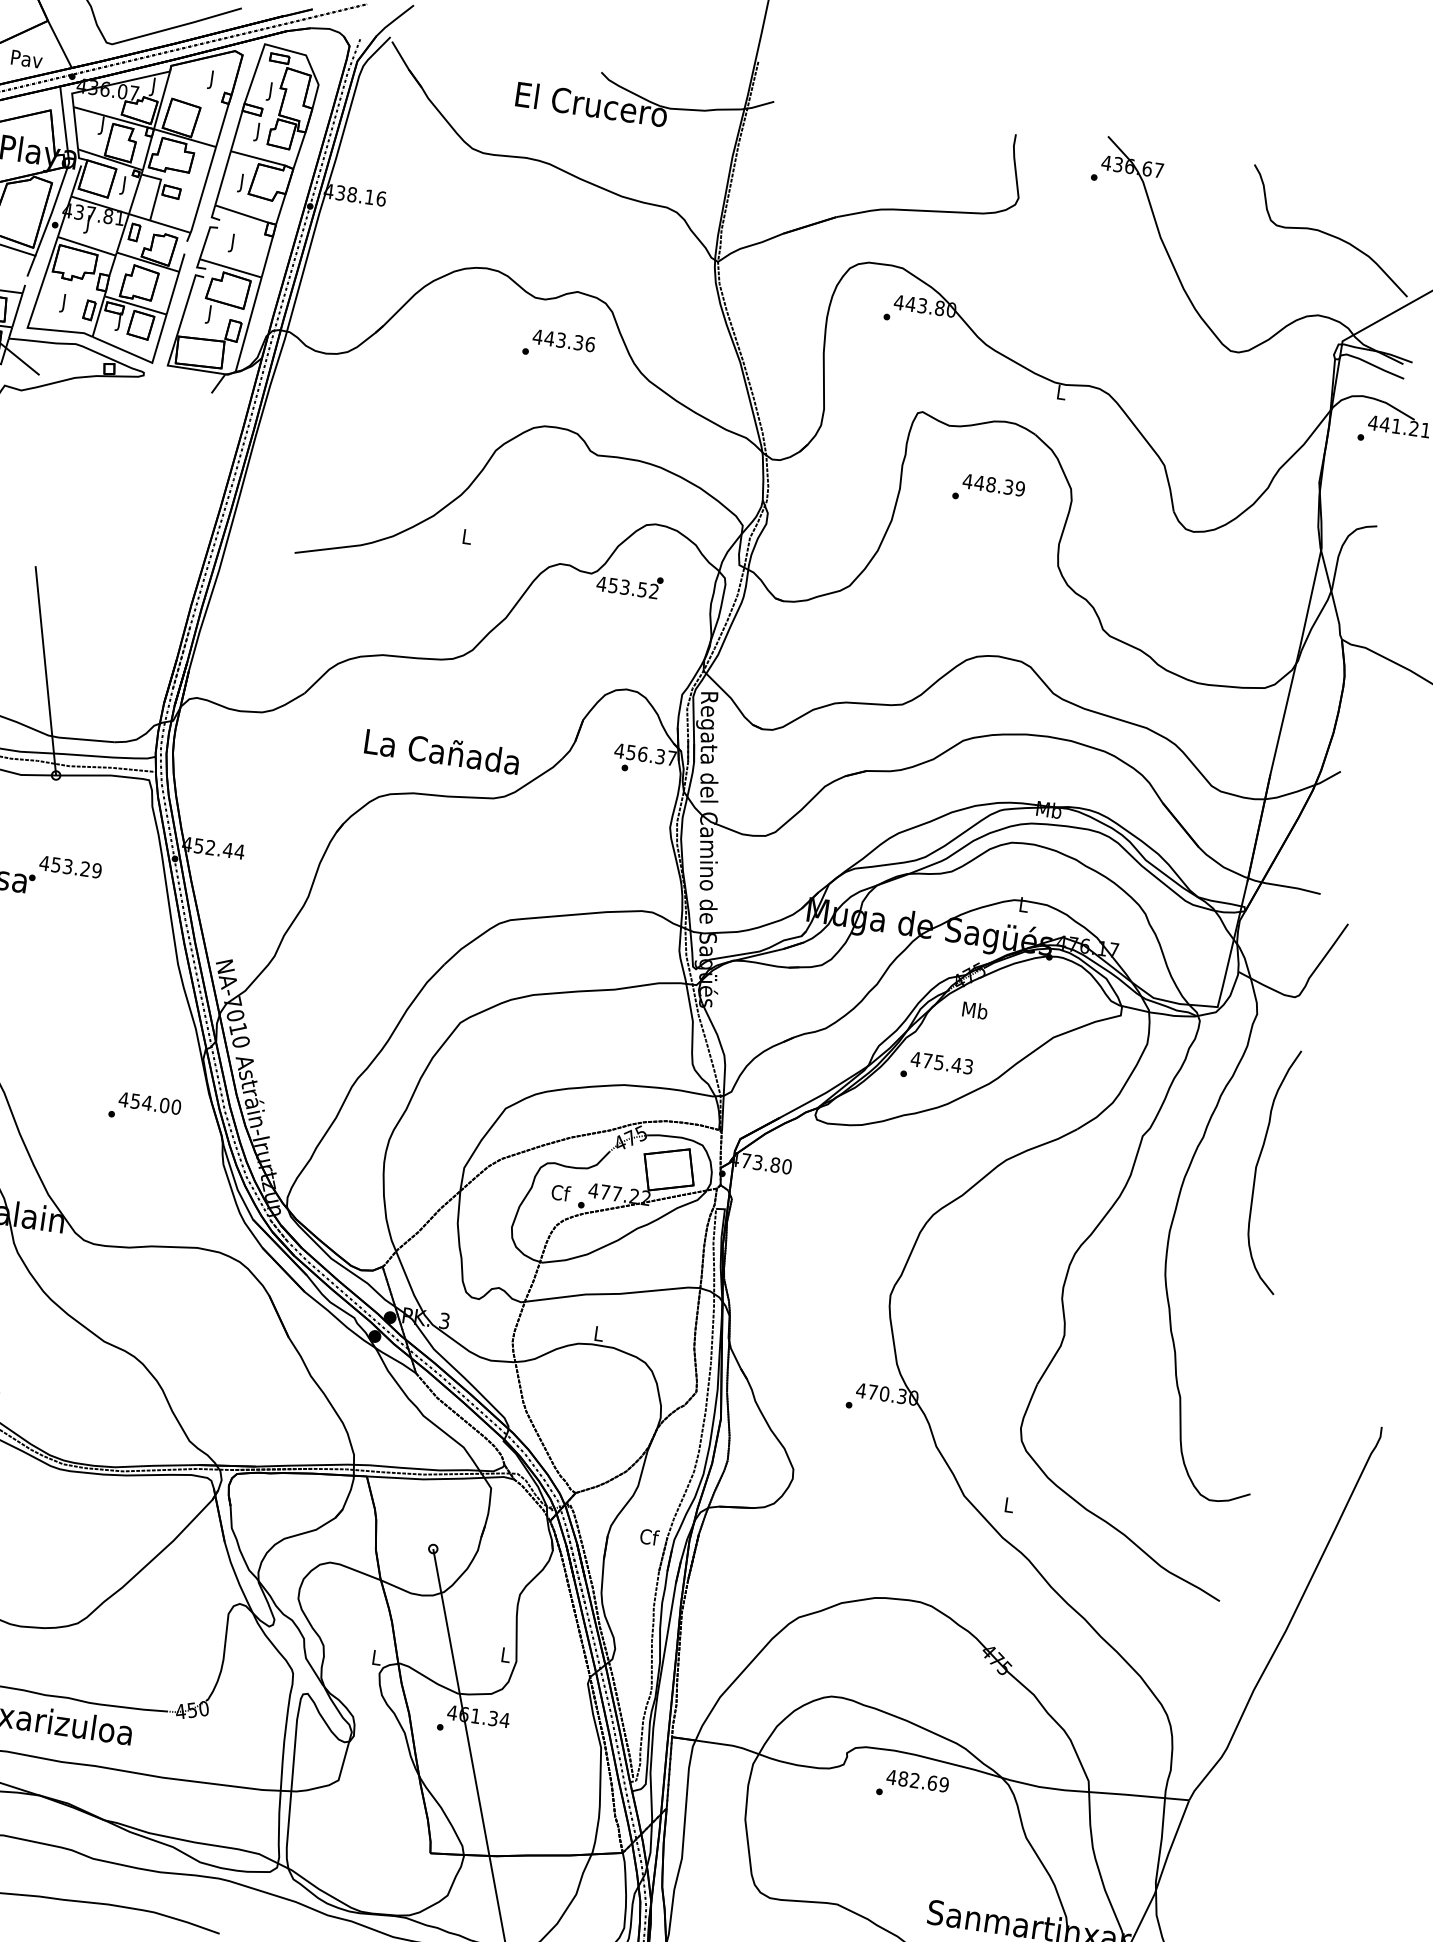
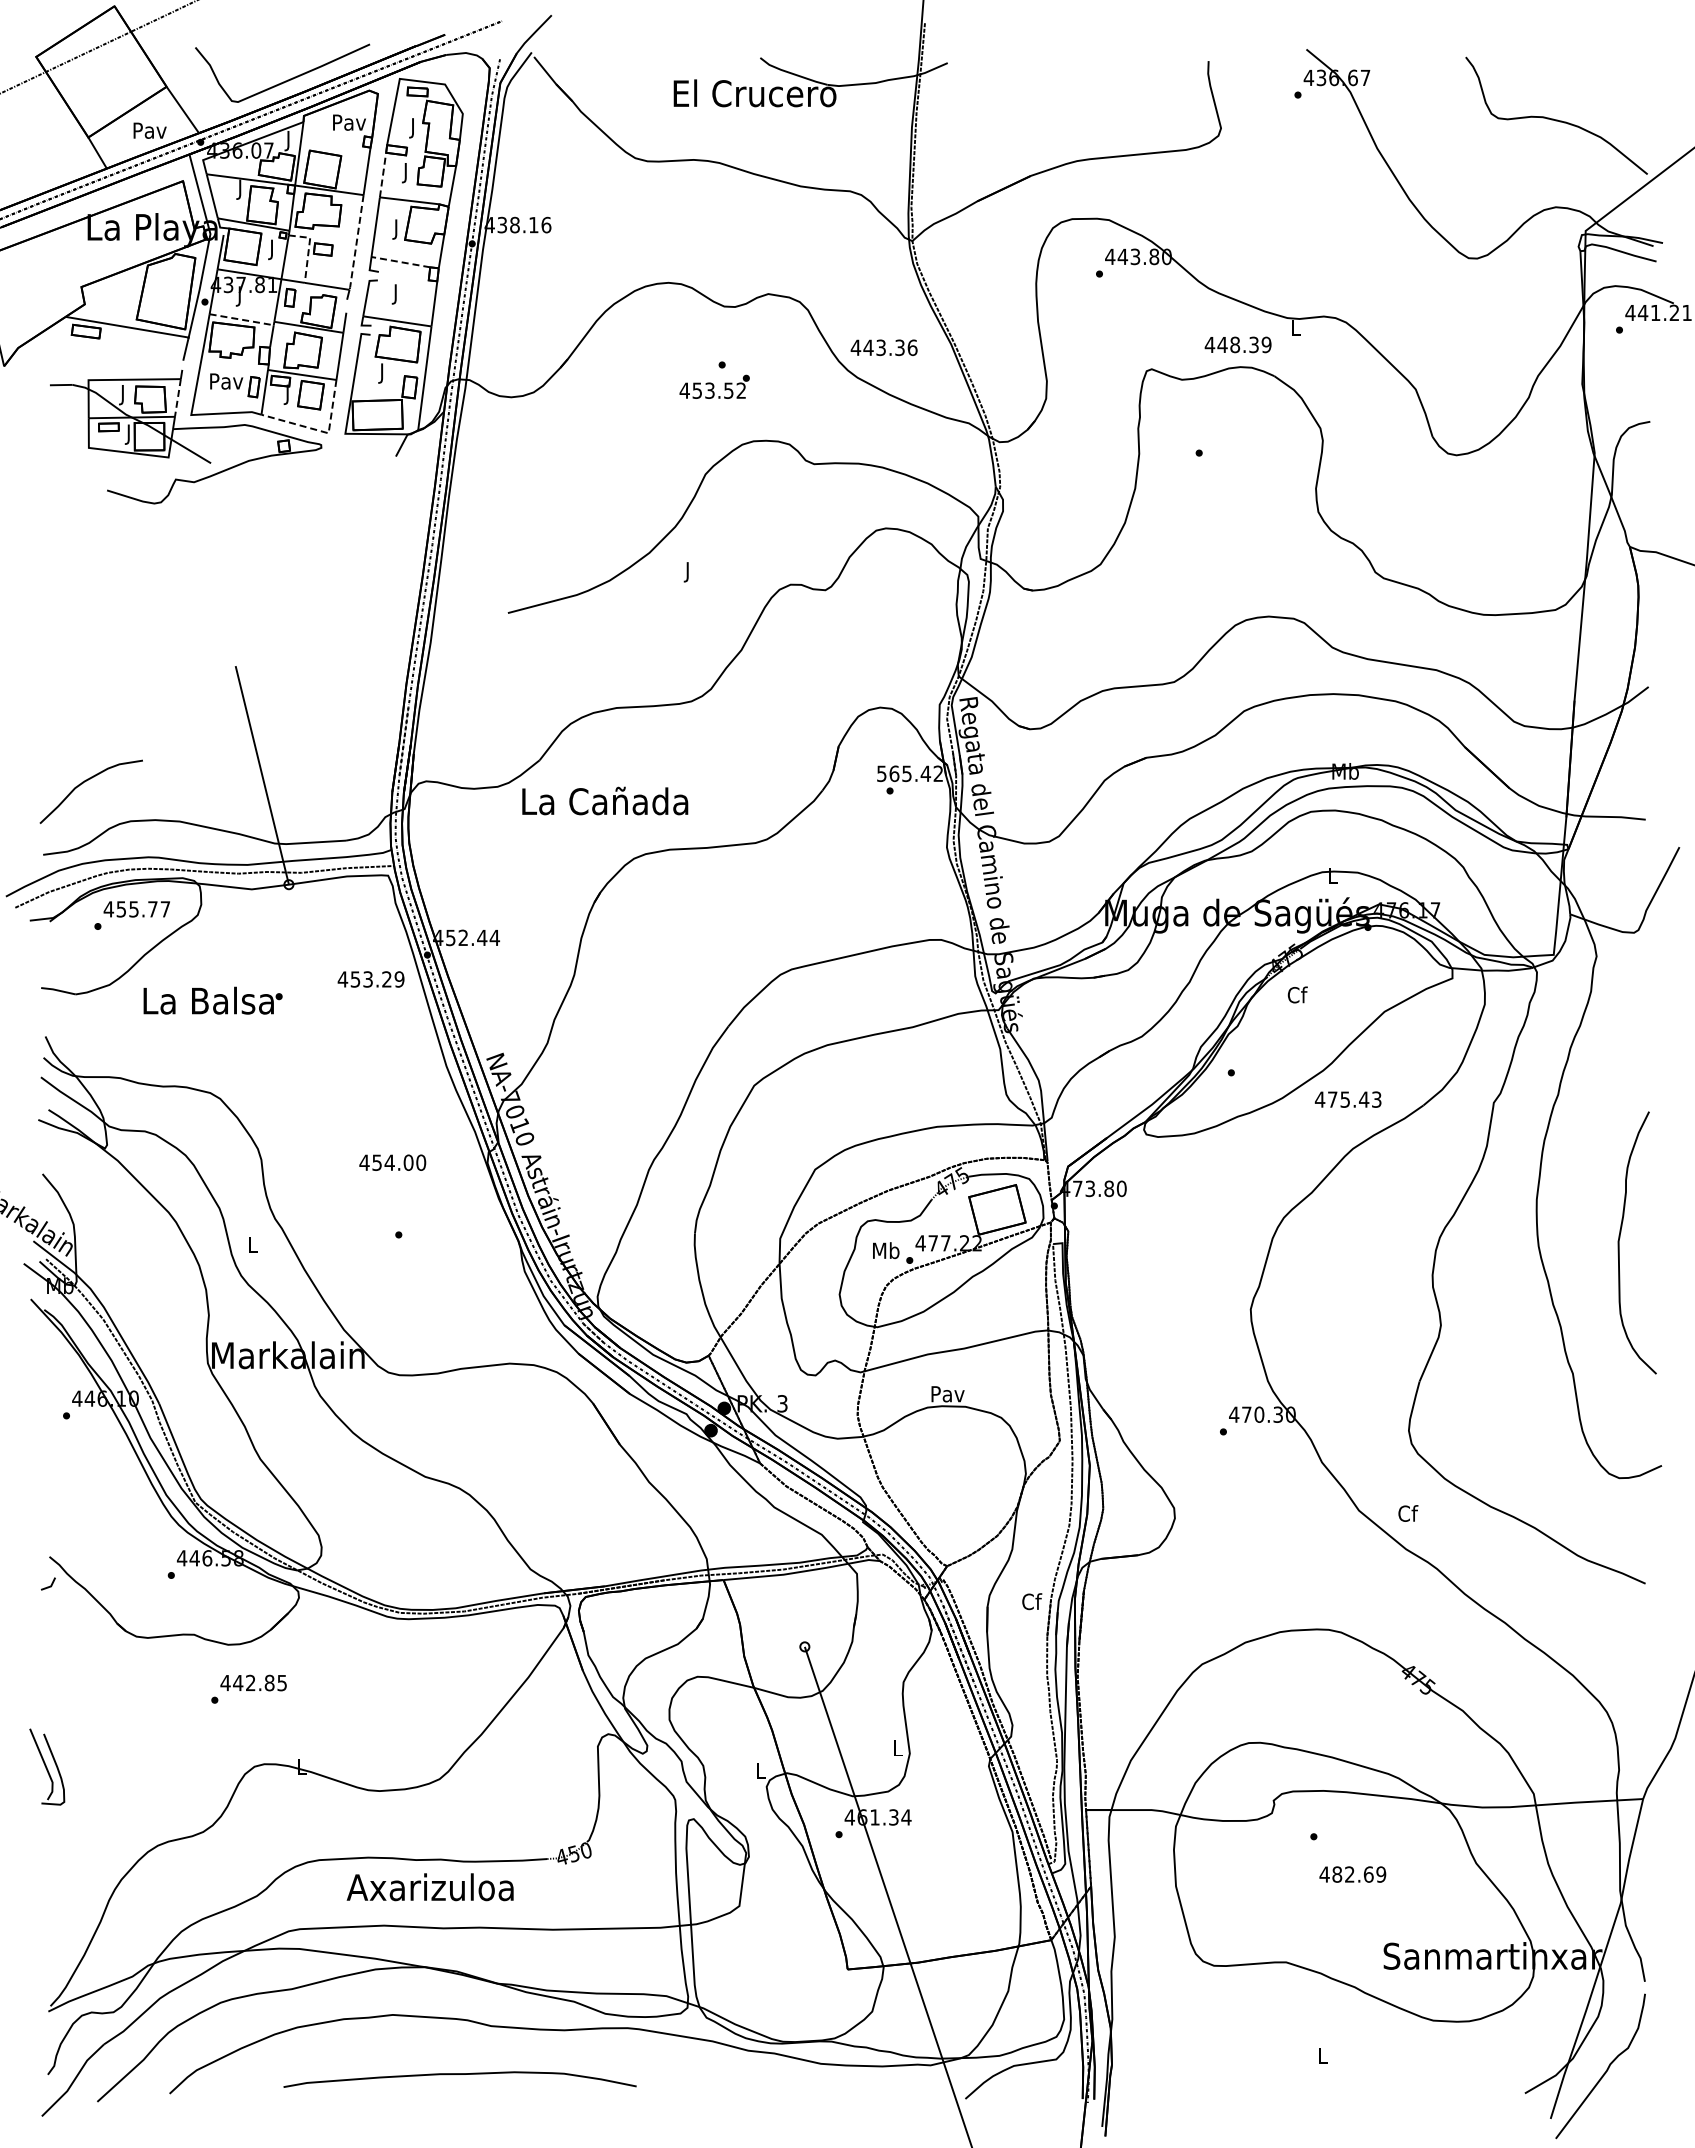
text: (212, 79) -> (349, 124), J -> Pav
line: (237, 131) -> (383, 175), solid -> dashed
line: (157, 190) -> (308, 249), solid -> dashed
line: (203, 190) -> (356, 243), solid -> dashed
line: (241, 214) -> (400, 262), solid -> dashed
line: (86, 246) -> (241, 319), solid -> dashed
text: (64, 303) -> (226, 383), J -> Pav
line: (17, 310) -> (177, 398), solid -> dashed
text: (563, 340) -> (883, 347), moved
line: (145, 360) -> (320, 431), solid -> dashed
text: (993, 484) -> (1237, 344), moved
text: (466, 539) -> (687, 572), L -> J
text: (629, 584) -> (714, 386), moved
text: (442, 751) -> (605, 800), moved
text: (645, 754) -> (909, 773), 456.37 -> 565.42
text: (70, 867) -> (370, 979), moved
text: (975, 1010) -> (1297, 994), Mb -> Cf
text: (941, 1062) -> (1347, 1099), moved
text: (149, 1103) -> (392, 1162), moved
curve: (1258, 1164) -> (1620, 1238), moved
text: (561, 1192) -> (886, 1250), Cf -> Mb
text: (598, 1334) -> (947, 1394), L -> Pav
text: (1009, 1505) -> (1408, 1513), L -> Cf
text: (917, 1780) -> (1352, 1874), moved

